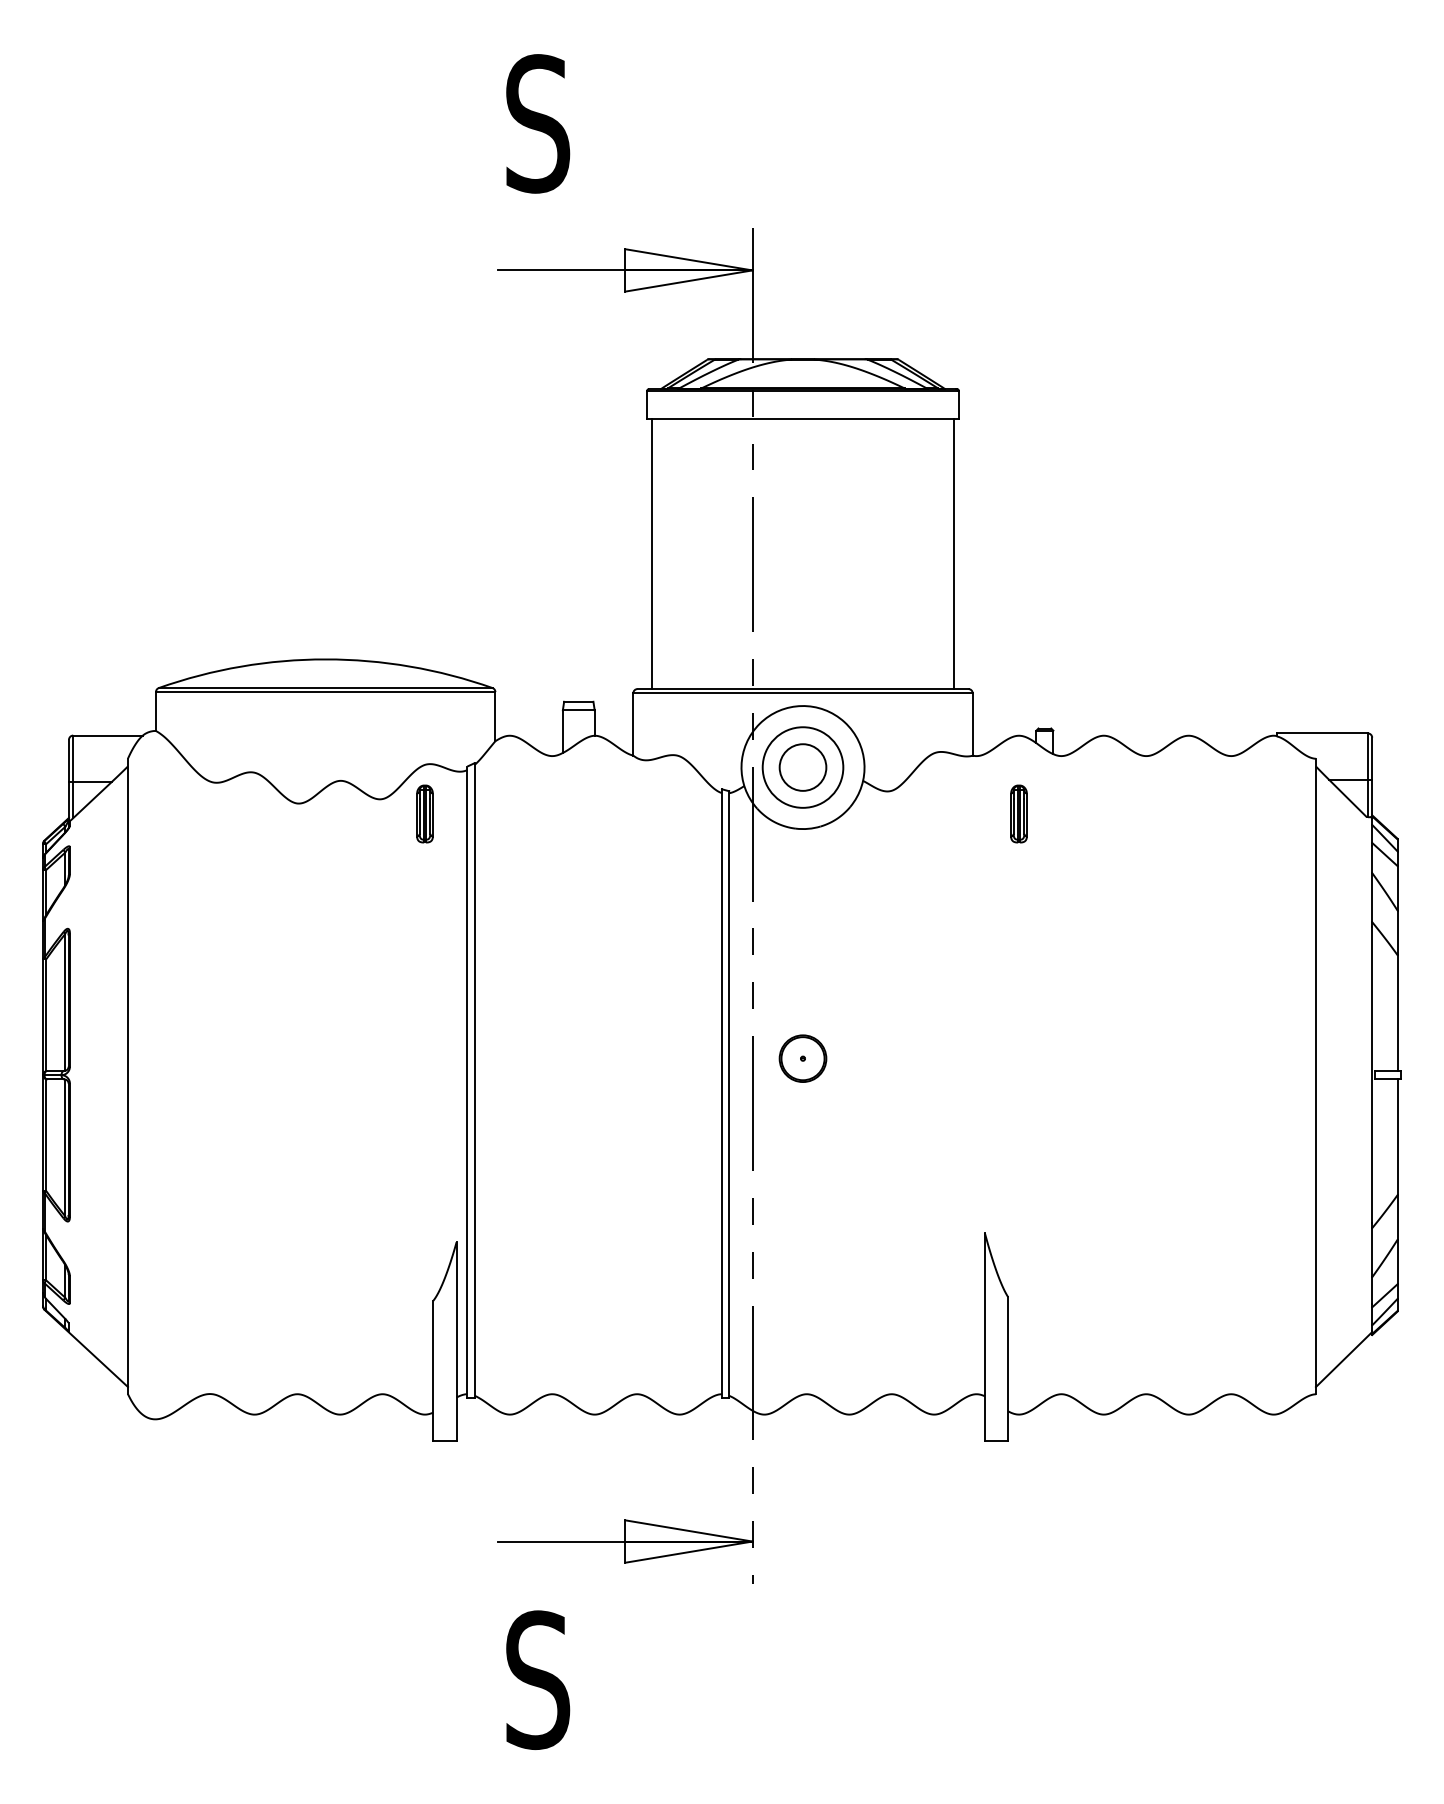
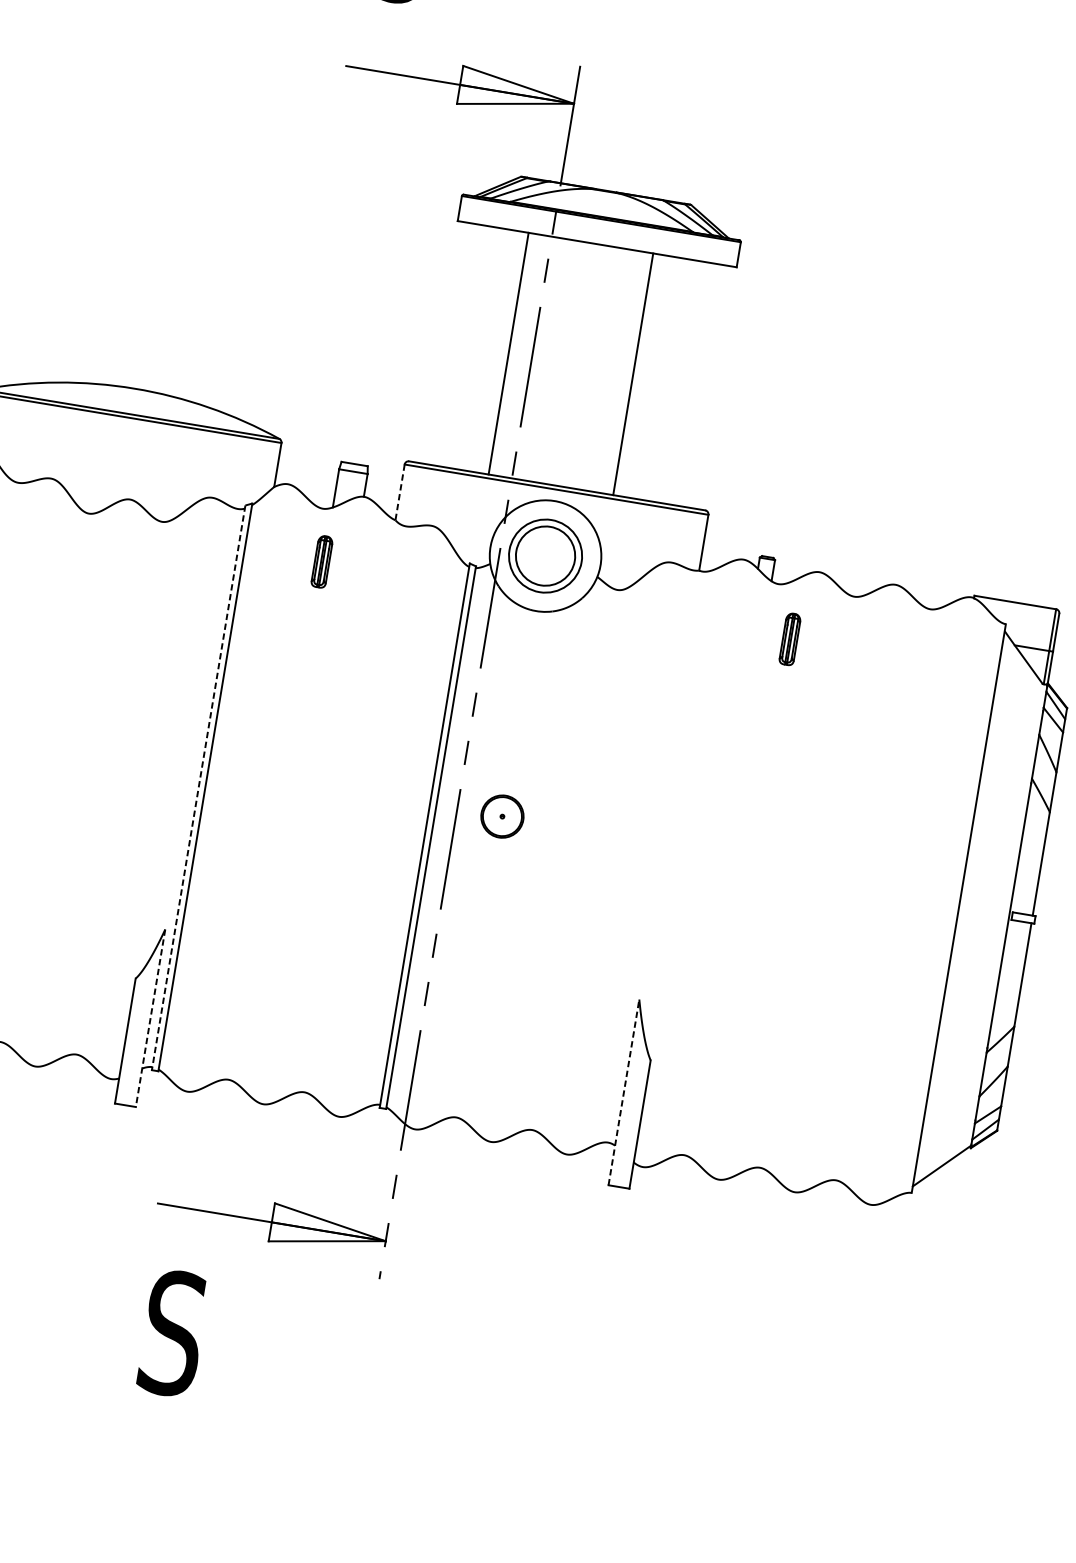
line: (652, 553) -> (508, 353), moved
line: (953, 553) -> (633, 373), moved
line: (633, 724) -> (400, 492), solid -> dashed
circle: (802, 767) -> (545, 555), size x1.4
part: (424, 813) -> (321, 561), moved
part: (1018, 813) -> (789, 638), moved
line: (467, 1082) -> (198, 788), solid -> dashed
line: (984, 1336) -> (623, 1092), solid -> dashed
line: (456, 1341) -> (150, 1018), solid -> dashed

